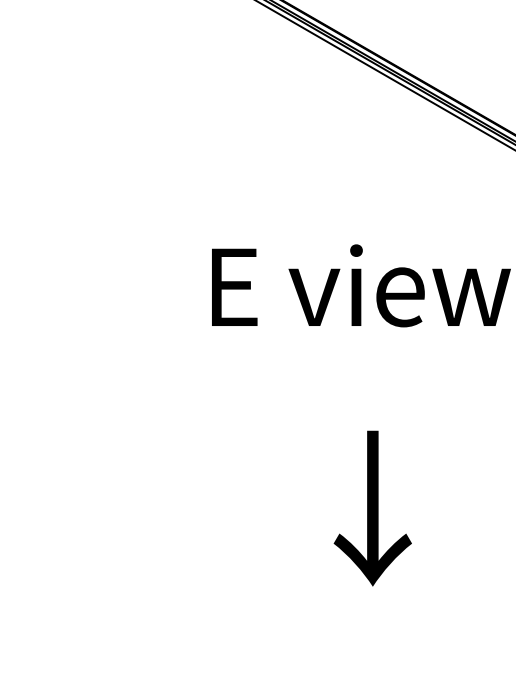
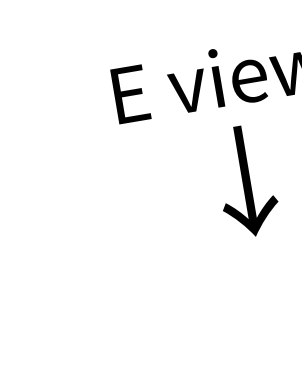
text: (372, 508) -> (246, 181), moved

